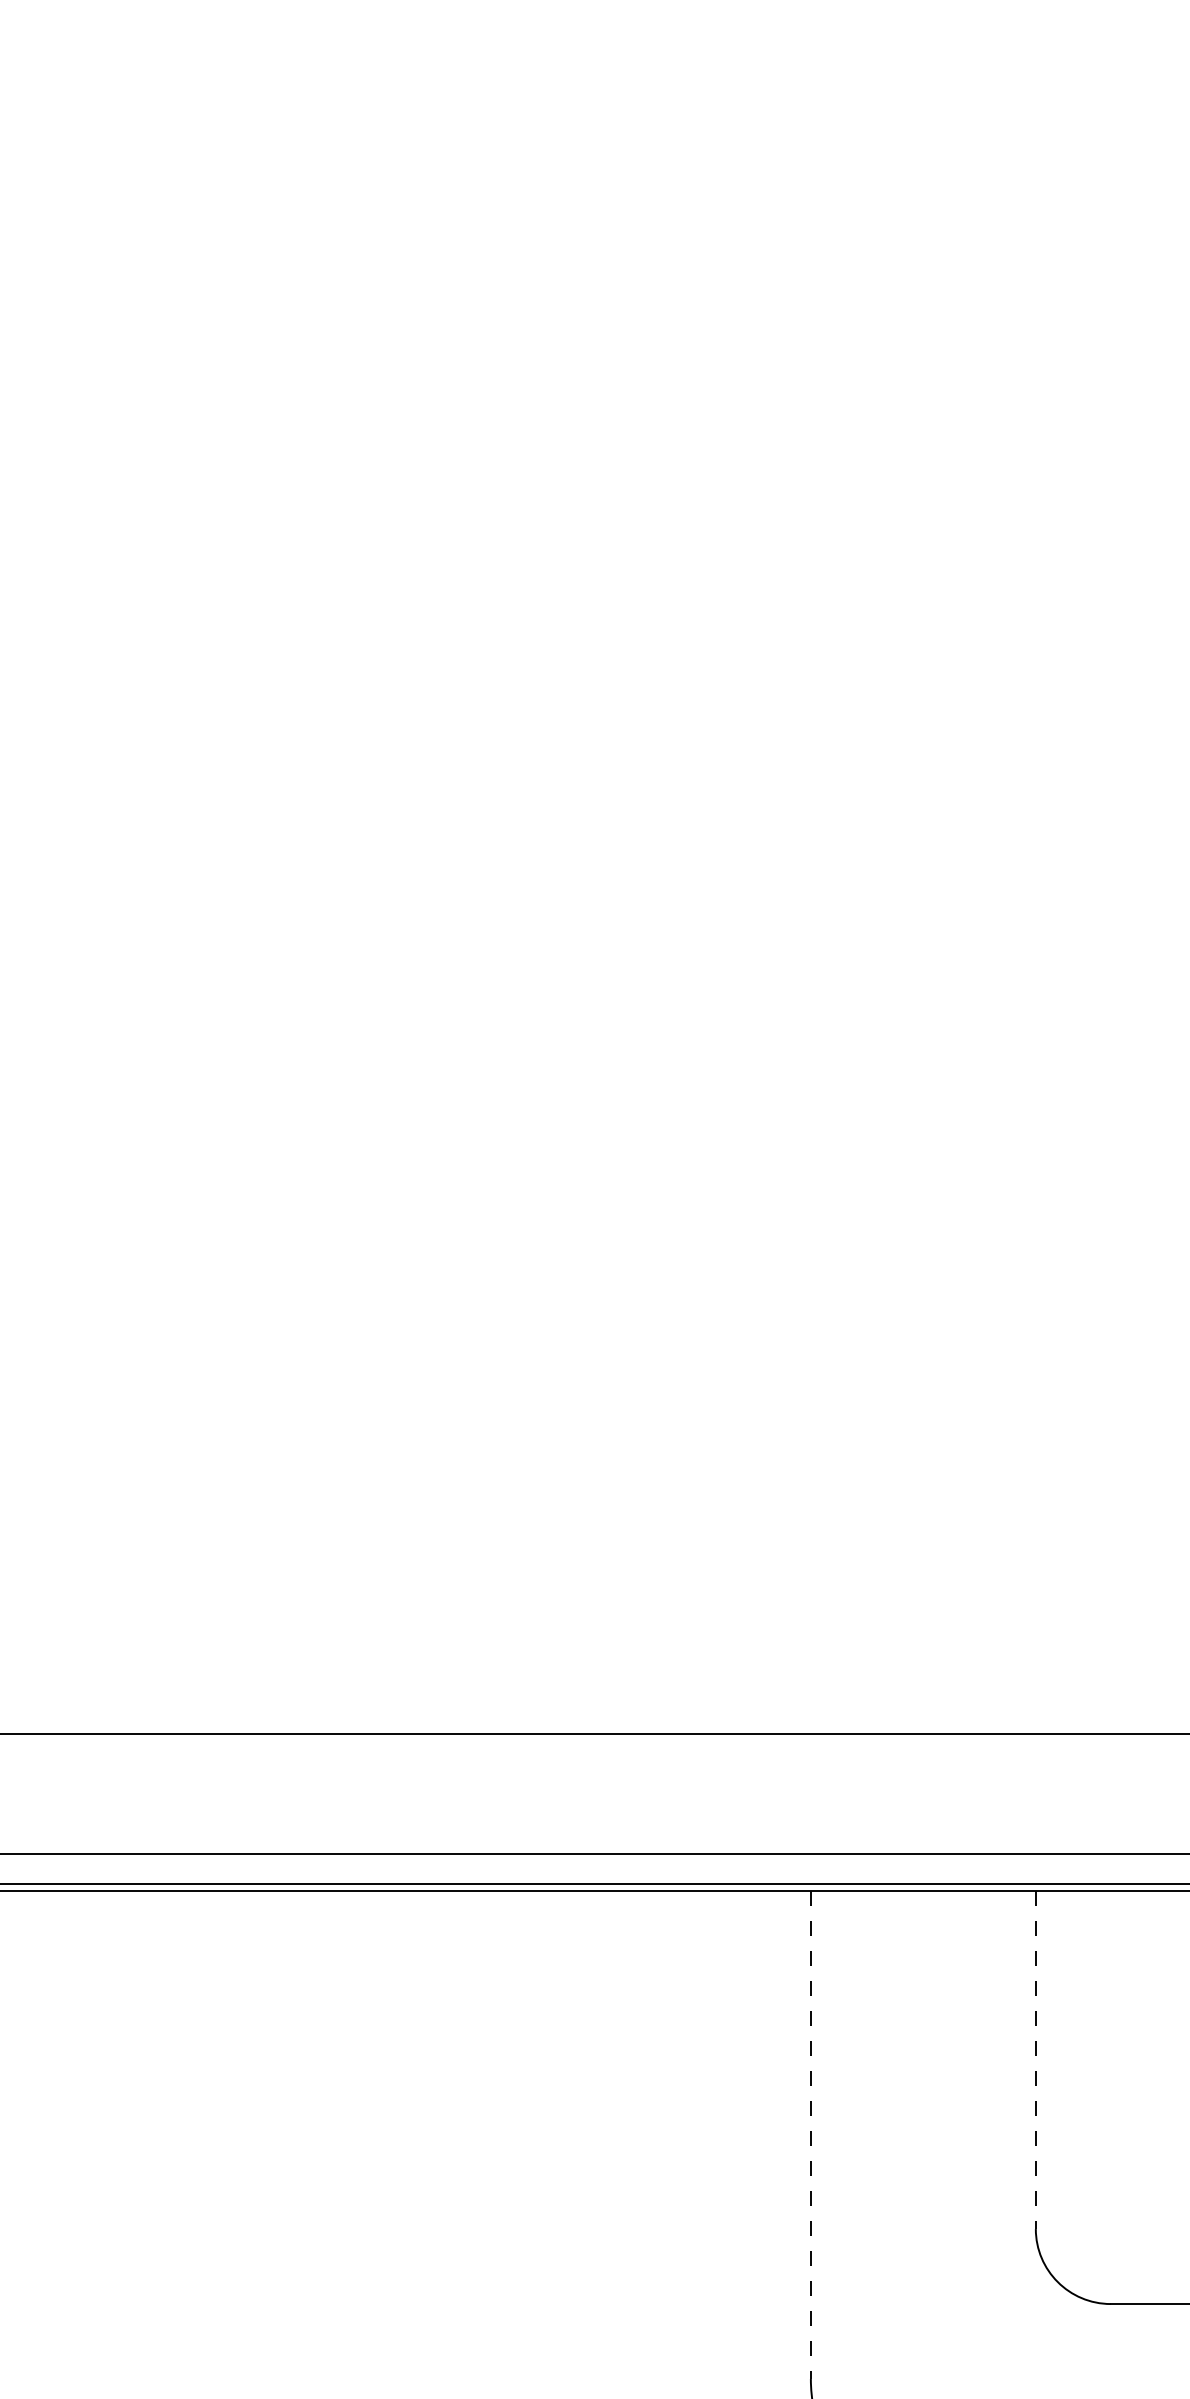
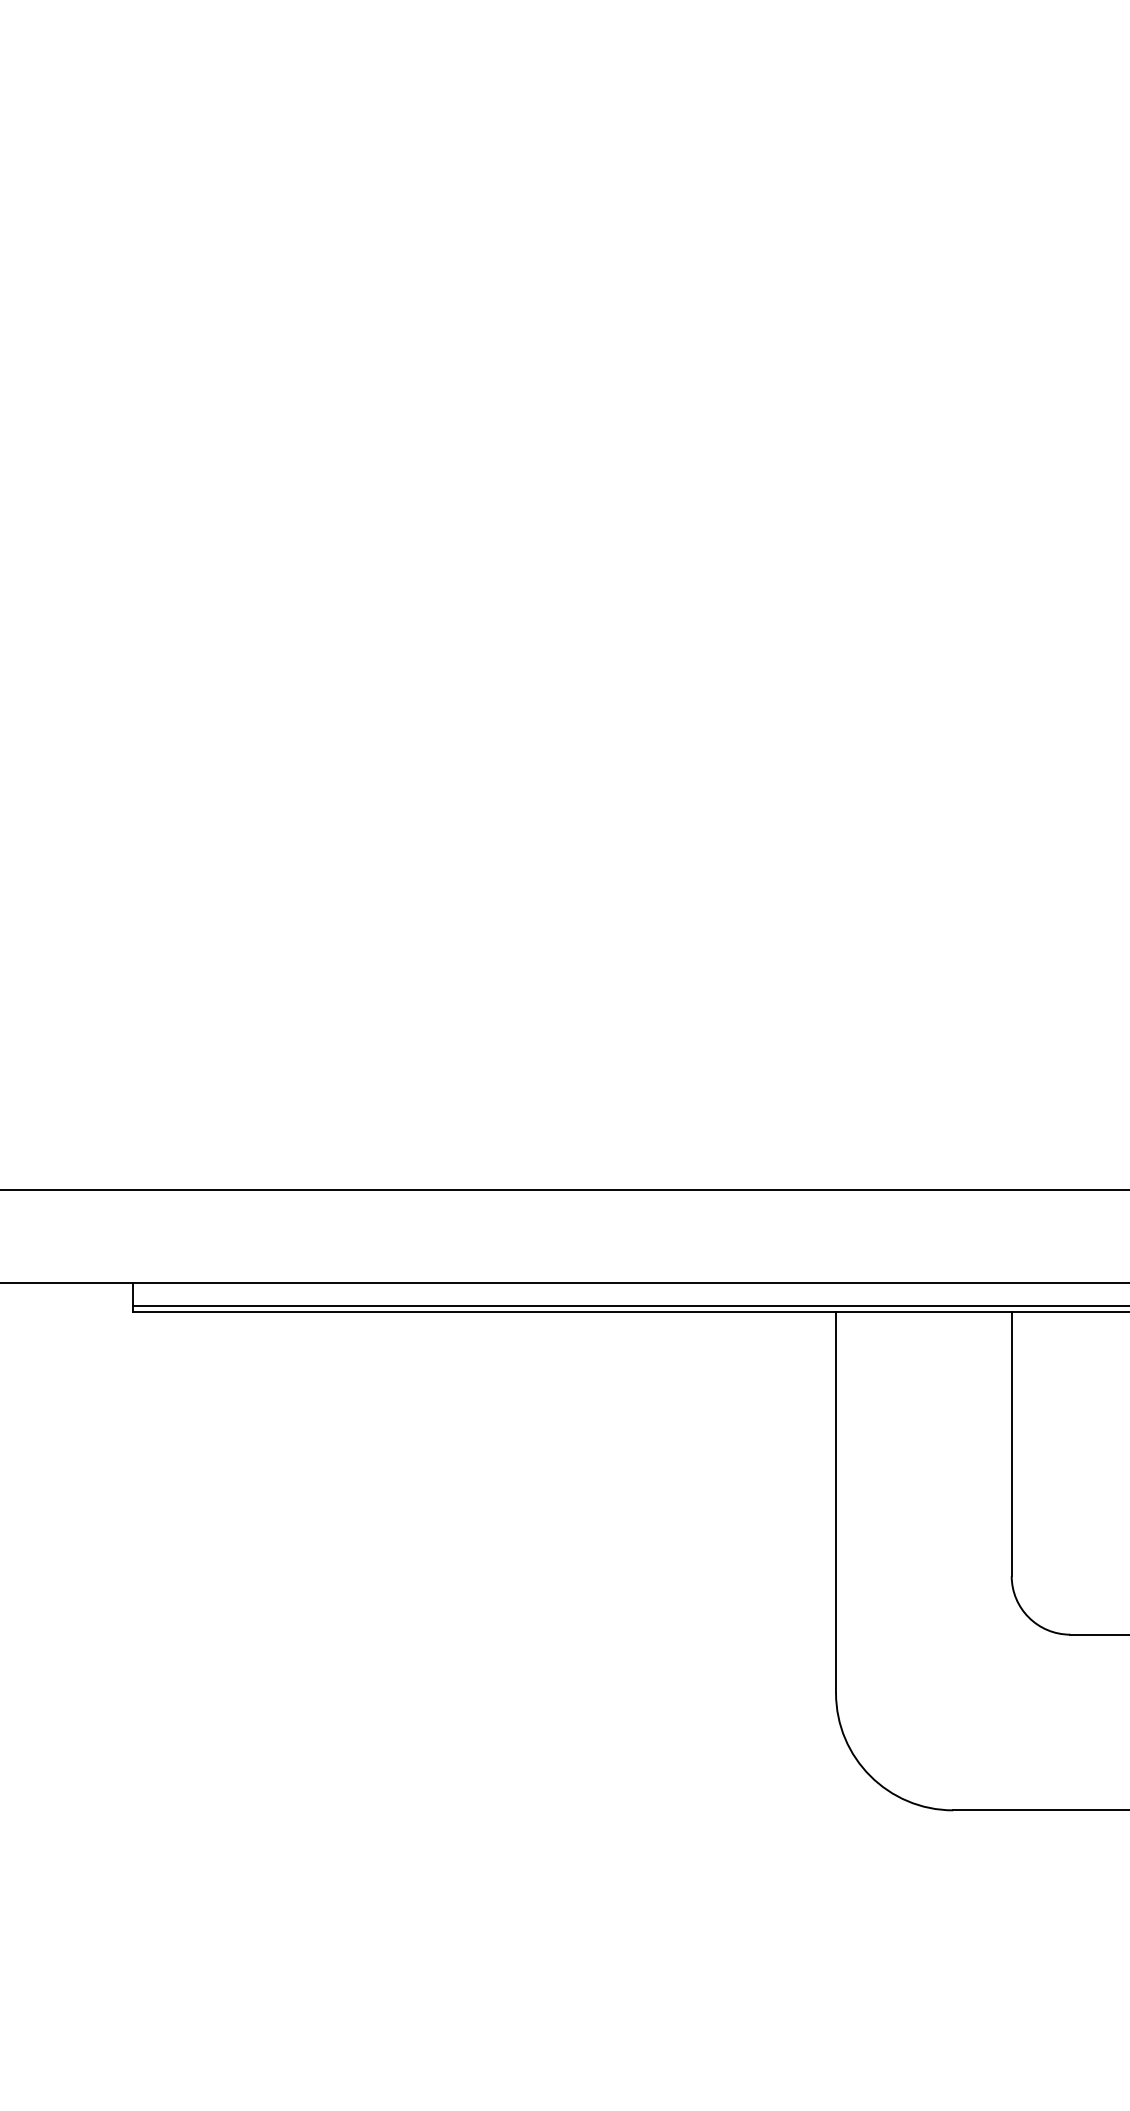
line: (1035, 2060) -> (1011, 1444), dashed -> solid
line: (811, 2134) -> (836, 1502), dashed -> solid

